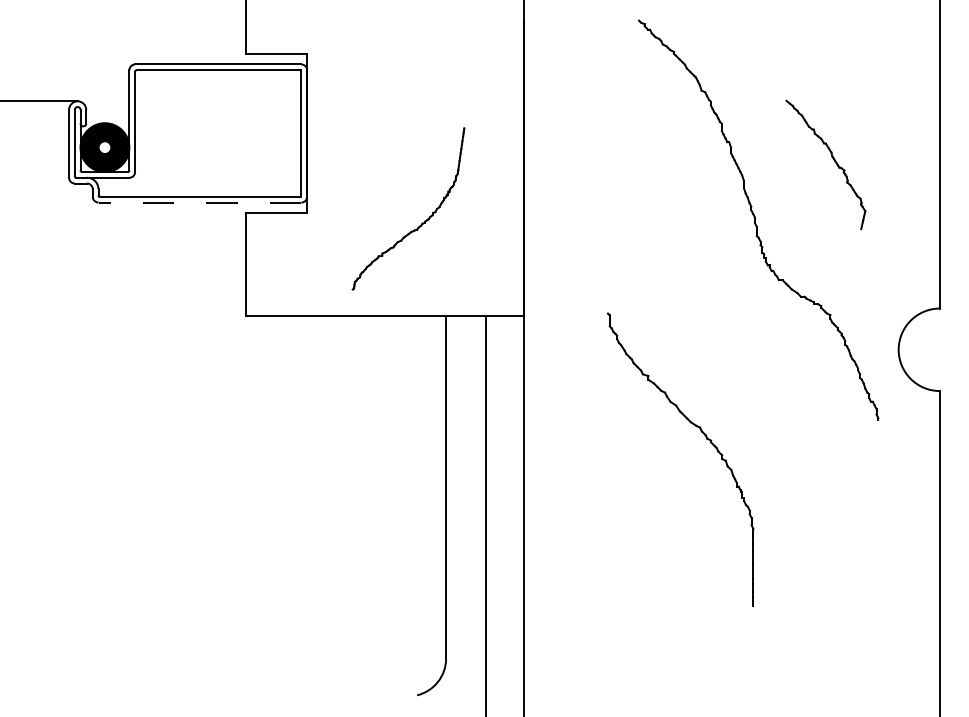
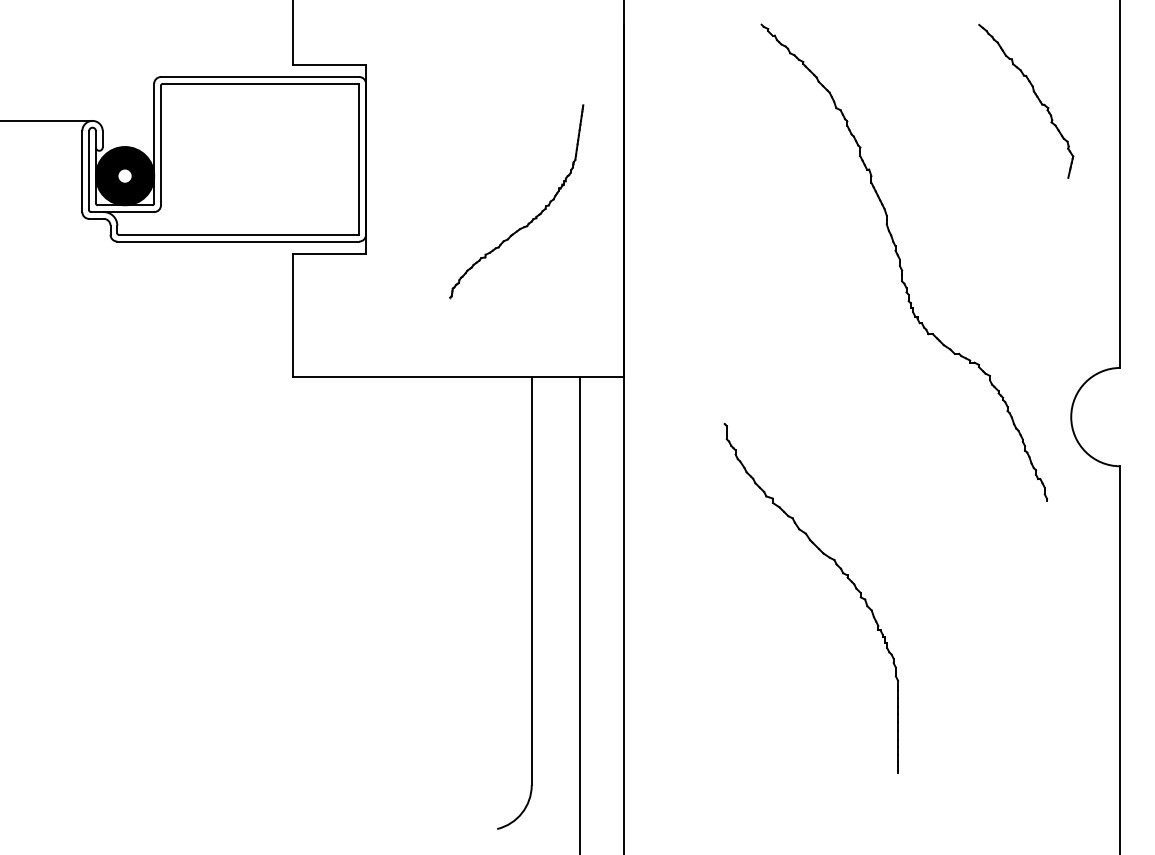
part: (833, 160) -> (1035, 96), moved
line: (199, 202) -> (237, 241), dashed -> solid
part: (422, 222) -> (533, 217), moved
part: (706, 439) -> (842, 574), moved

